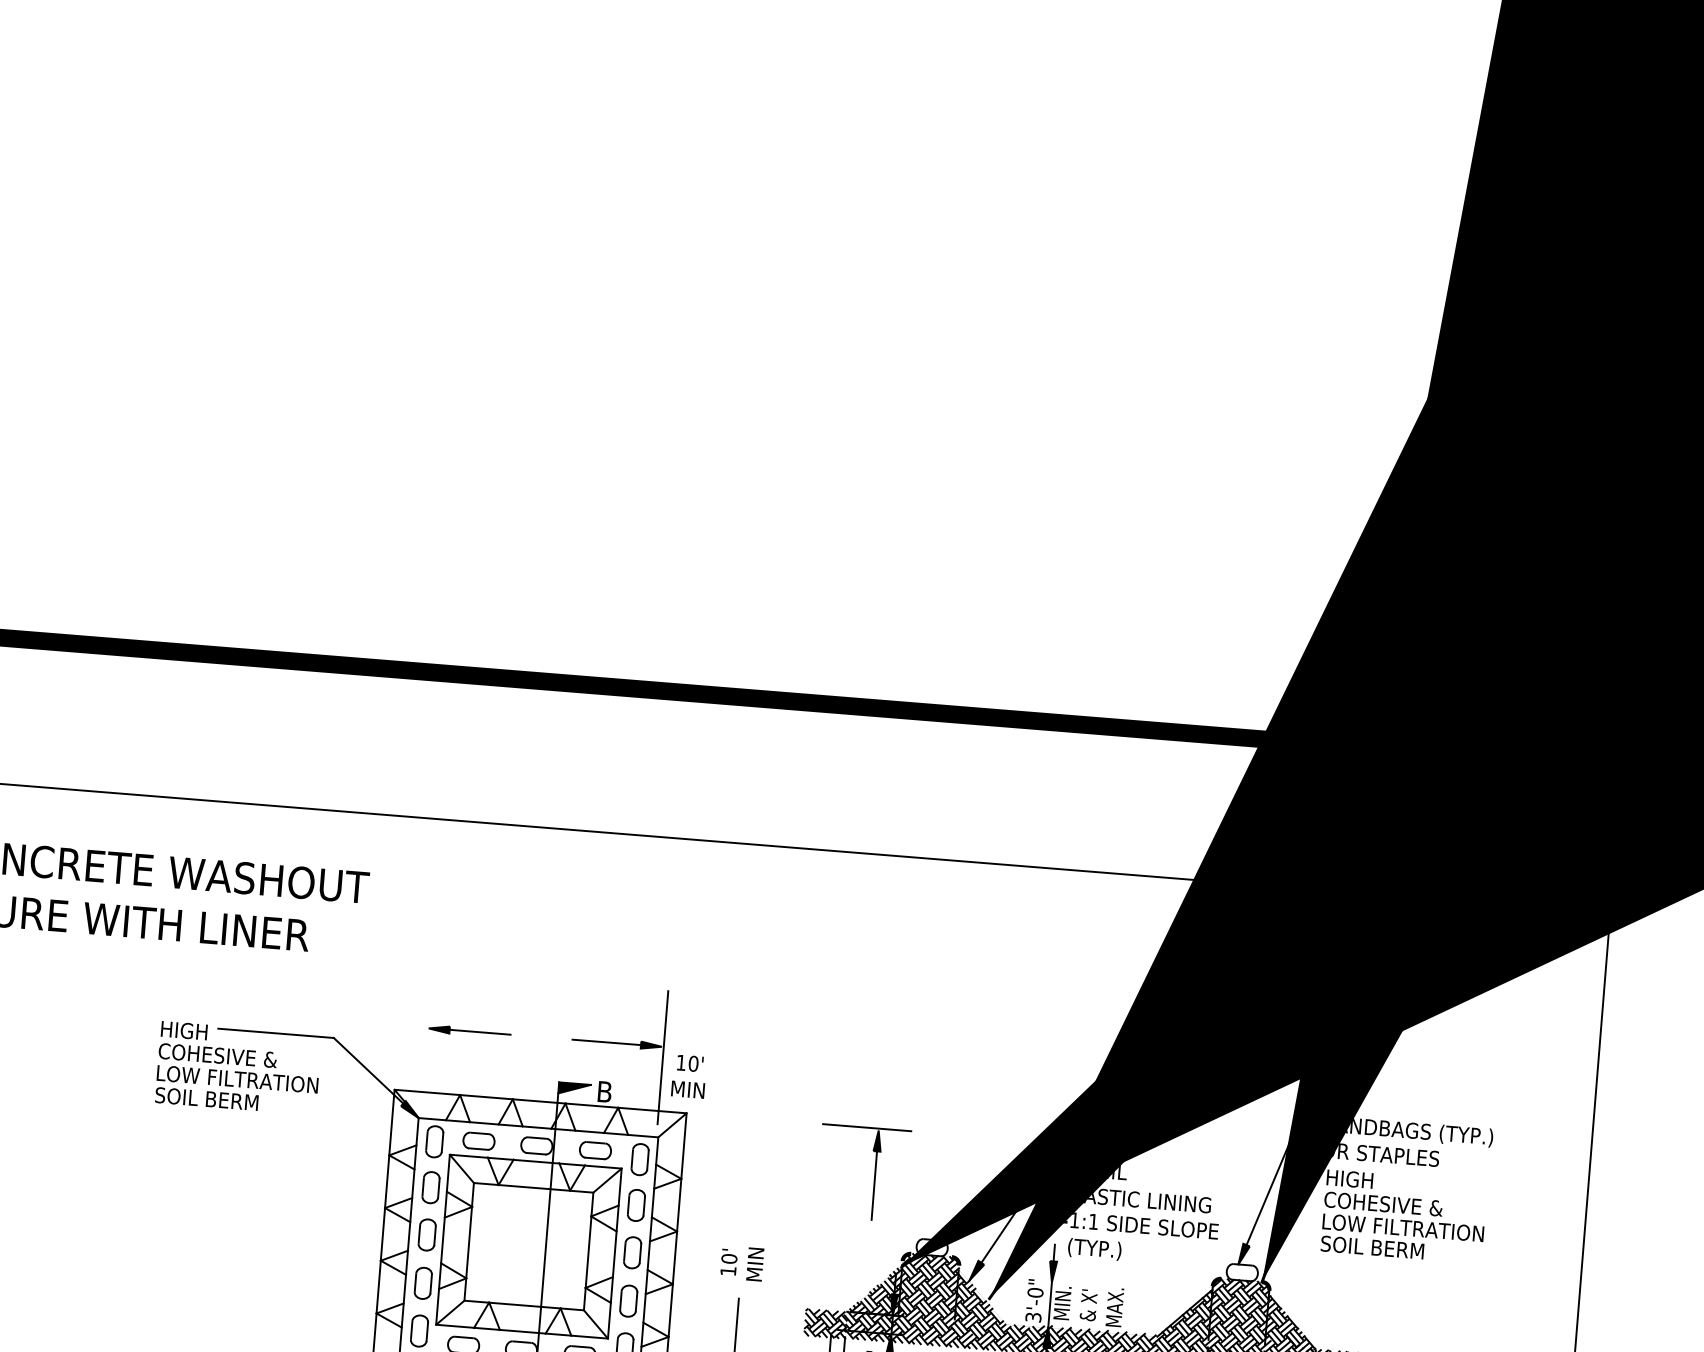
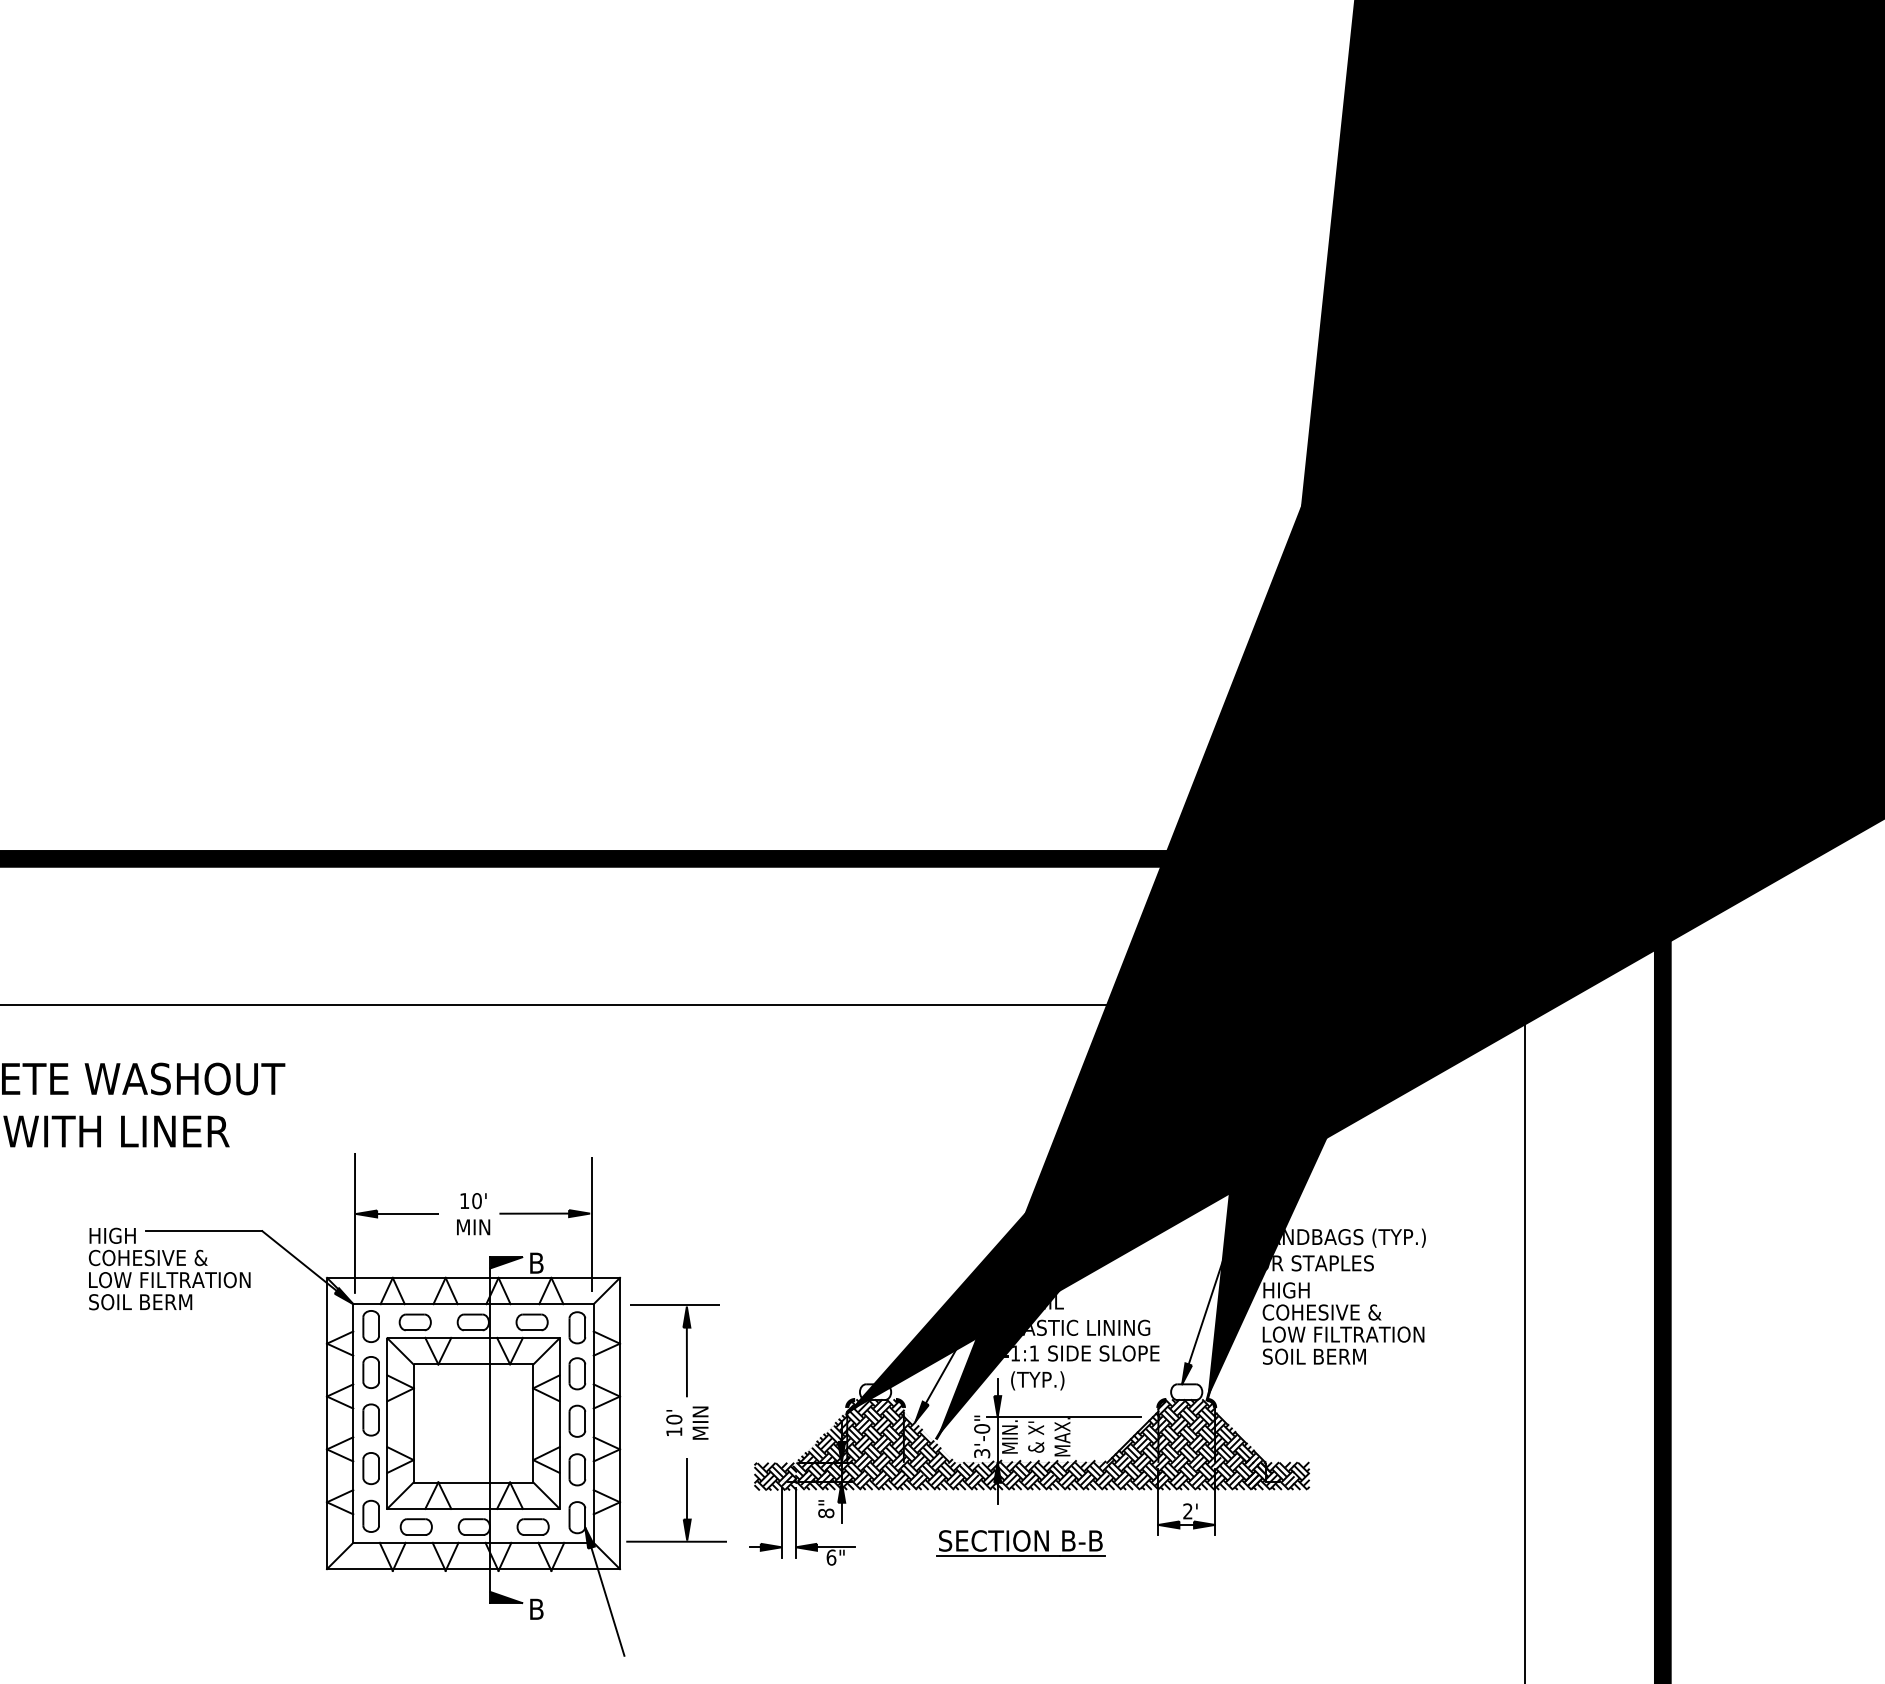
line: (426, 1036) -> (354, 1222), added
text: (689, 1076) -> (473, 1214), moved
part: (874, 1174) -> (686, 1350), moved
line: (1117, 1288) -> (1063, 1417), added

